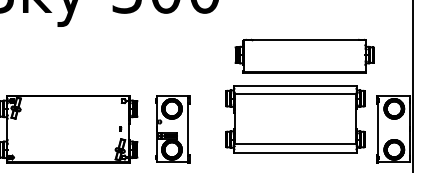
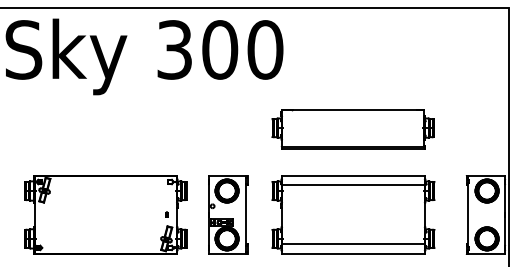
part: (304, 56) -> (352, 129), moved
part: (295, 118) -> (353, 214), moved

